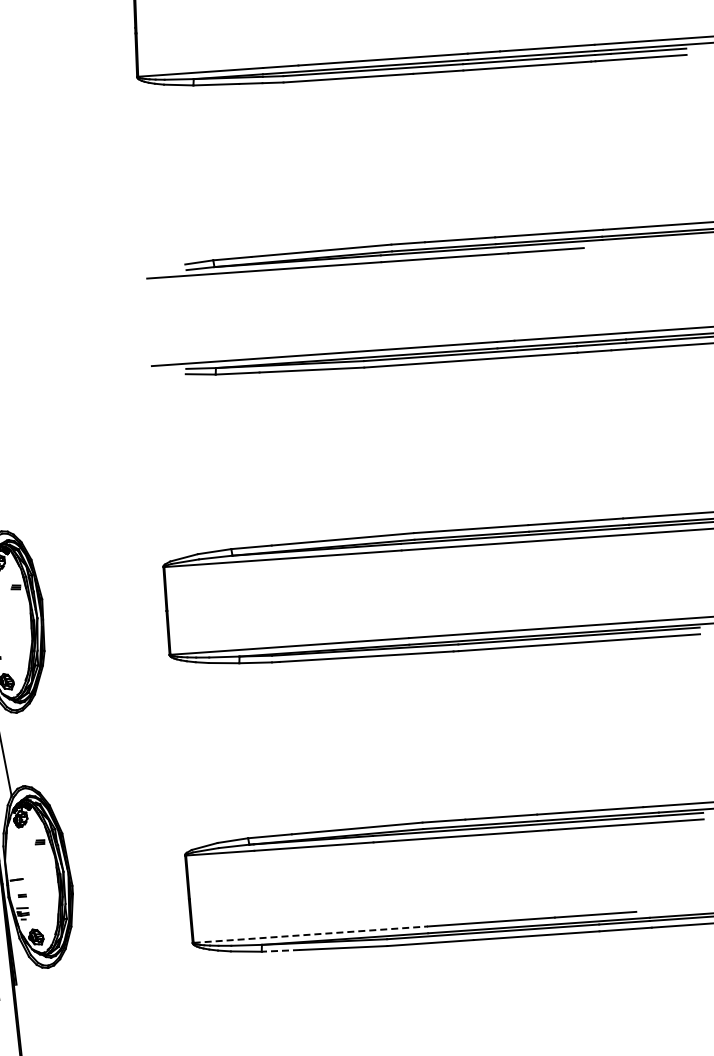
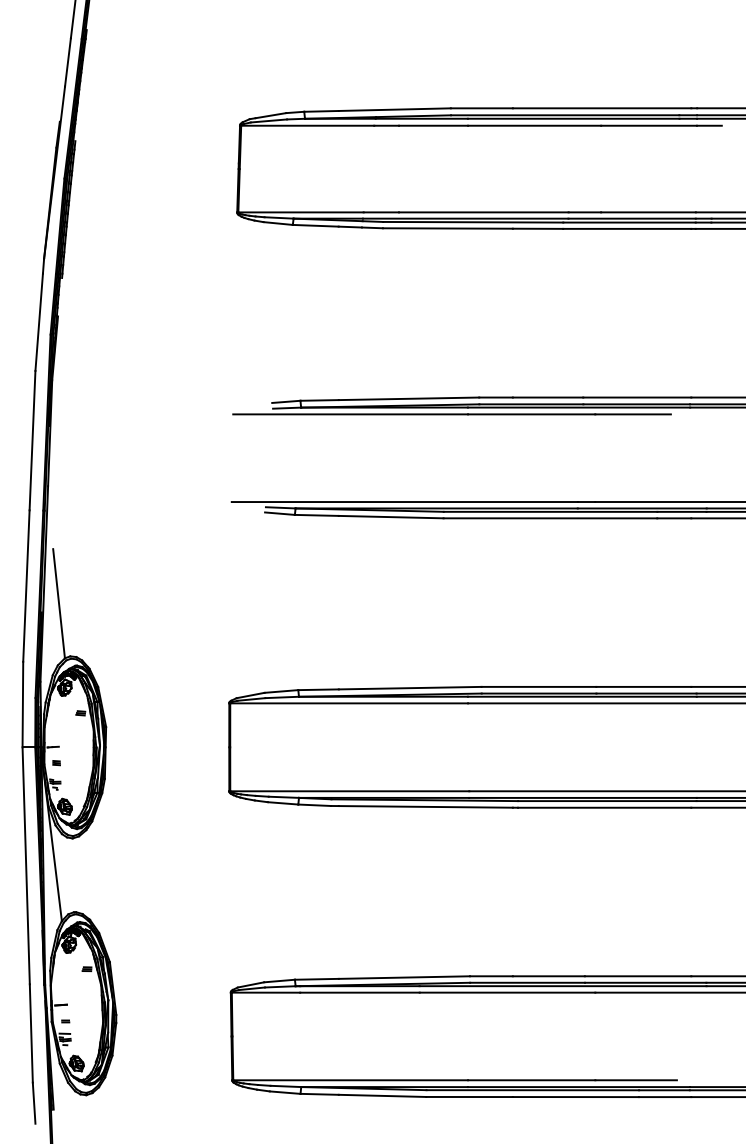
line: (311, 934) -> (351, 1080), dashed -> solid
line: (280, 951) -> (319, 1094), dashed -> solid

